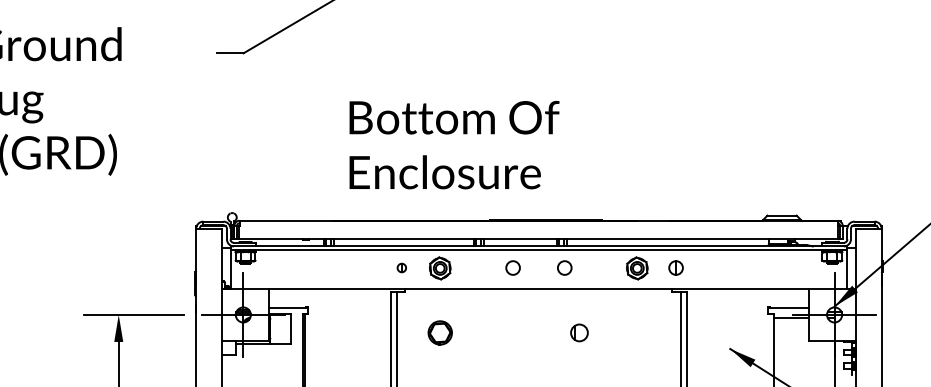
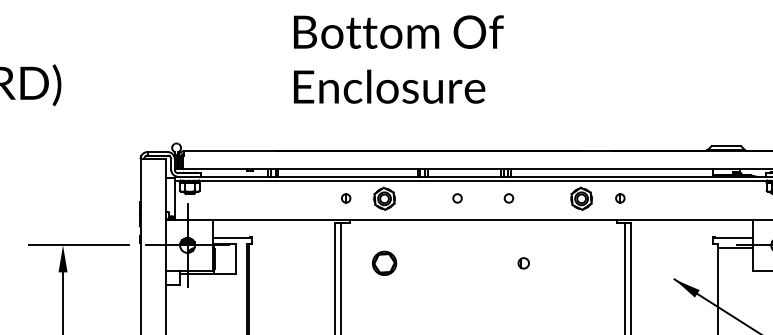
text: (454, 144) -> (398, 58), moved
circle: (513, 267) -> (457, 197), size x0.62
circle: (564, 267) -> (508, 197), size x0.62
part: (675, 267) -> (619, 197), size x0.62
part: (579, 332) -> (523, 262), size x0.62

